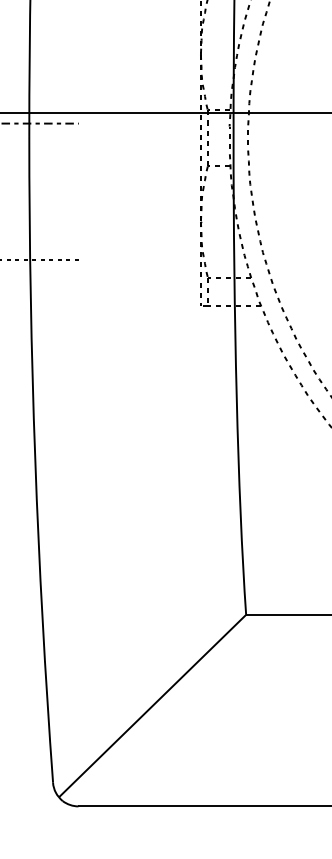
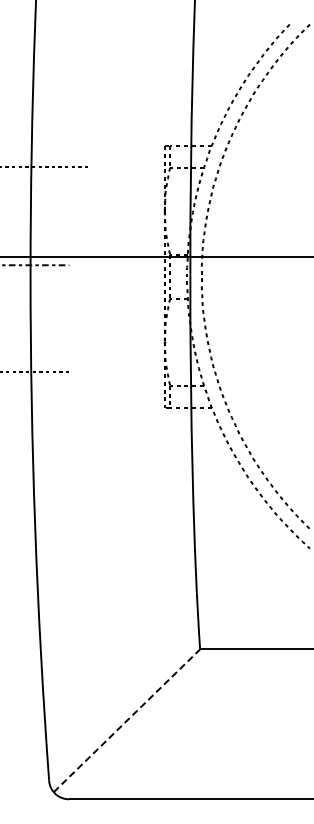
line: (153, 705) -> (127, 720), solid -> dashed

